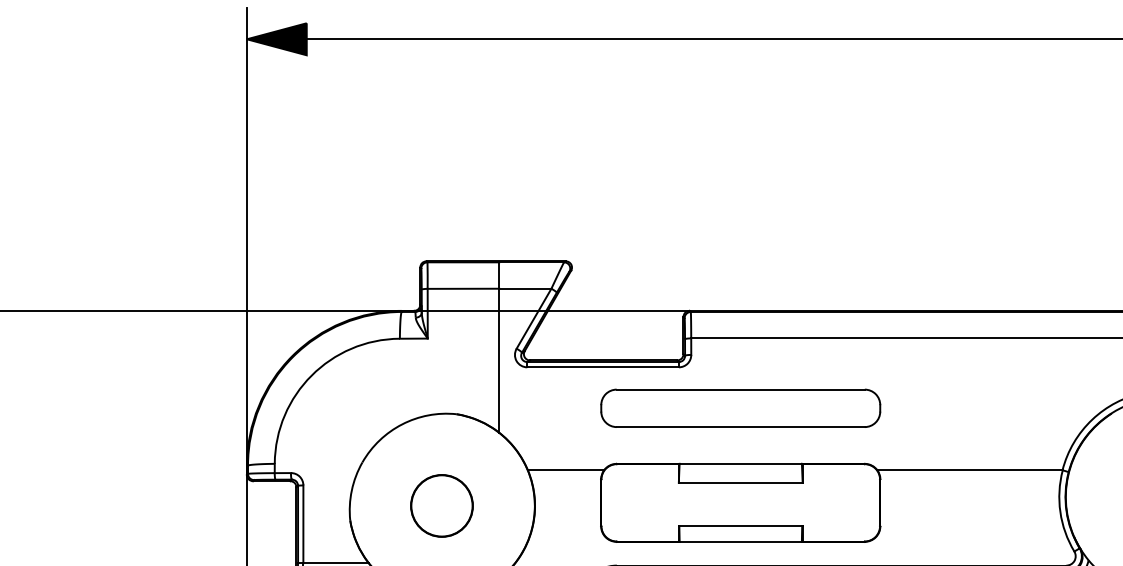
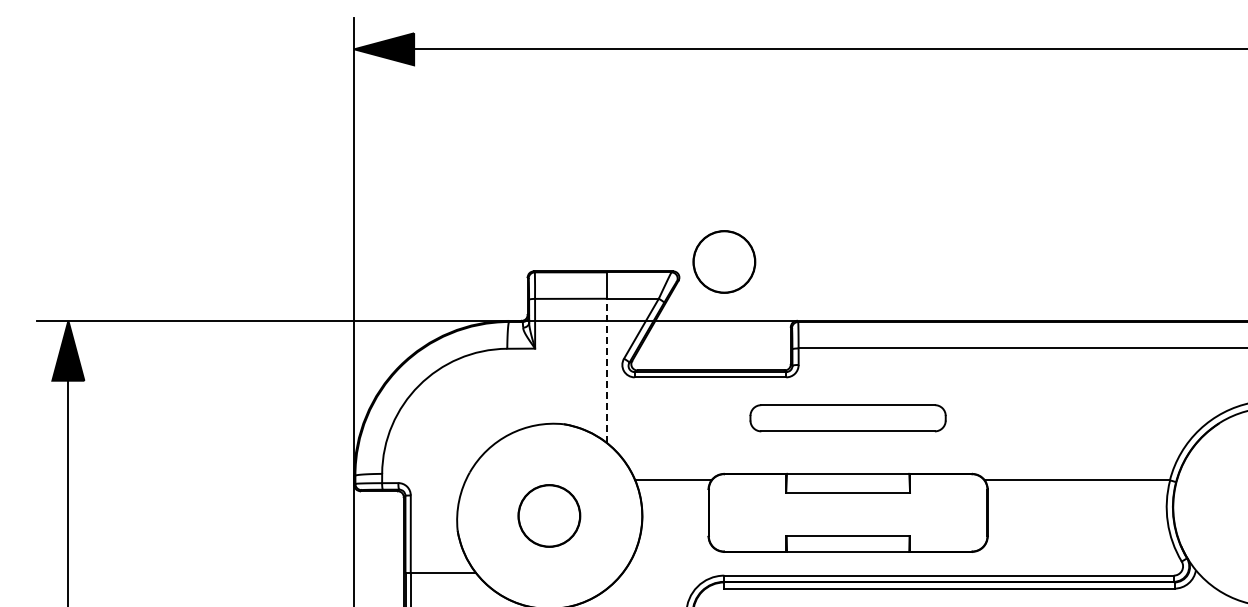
part: (617, 251) -> (724, 261), added
line: (499, 360) -> (606, 370), solid -> dashed
part: (740, 407) -> (847, 417), size x0.7

